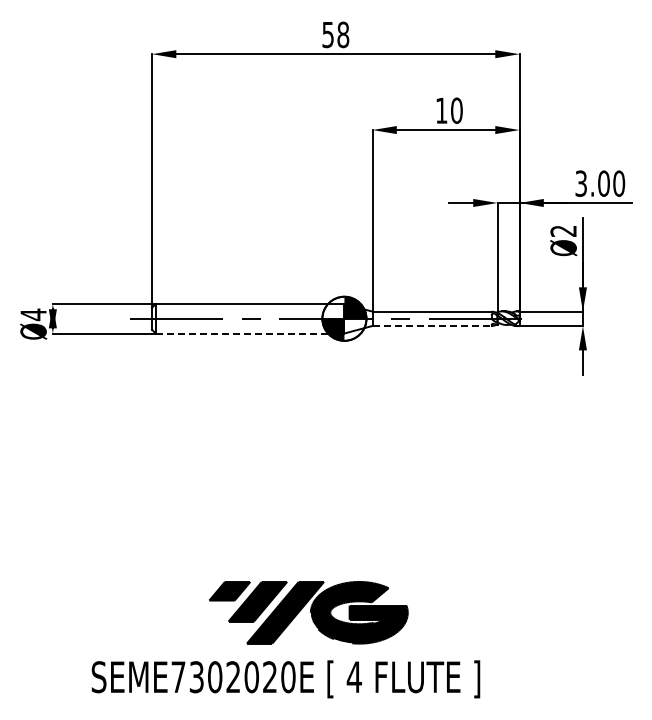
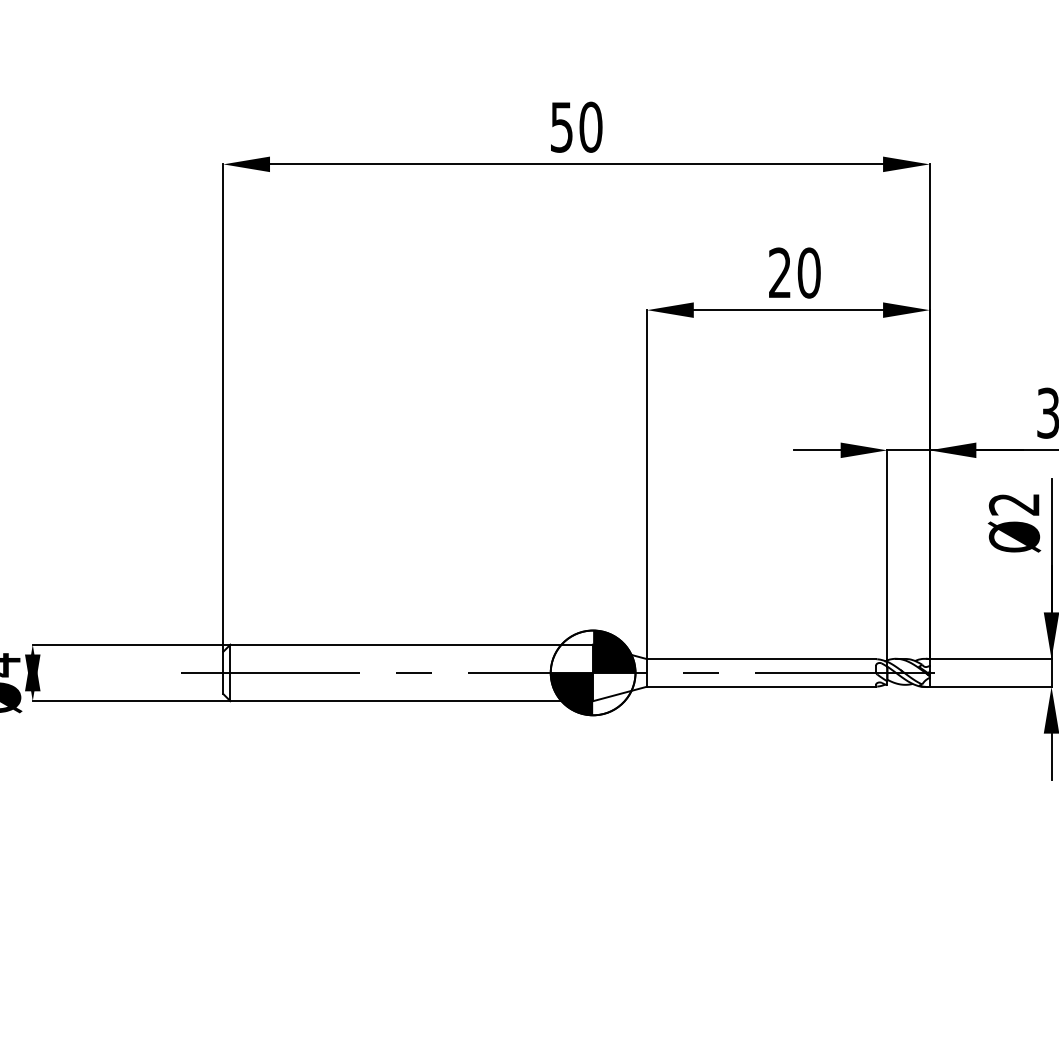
text: (343, 34) -> (591, 126), 58 -> 50
text: (441, 110) -> (779, 272), 10 -> 20
line: (432, 325) -> (762, 685), dashed -> solid
line: (250, 333) -> (412, 701), dashed -> solid

